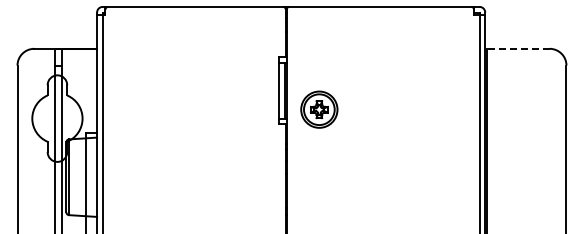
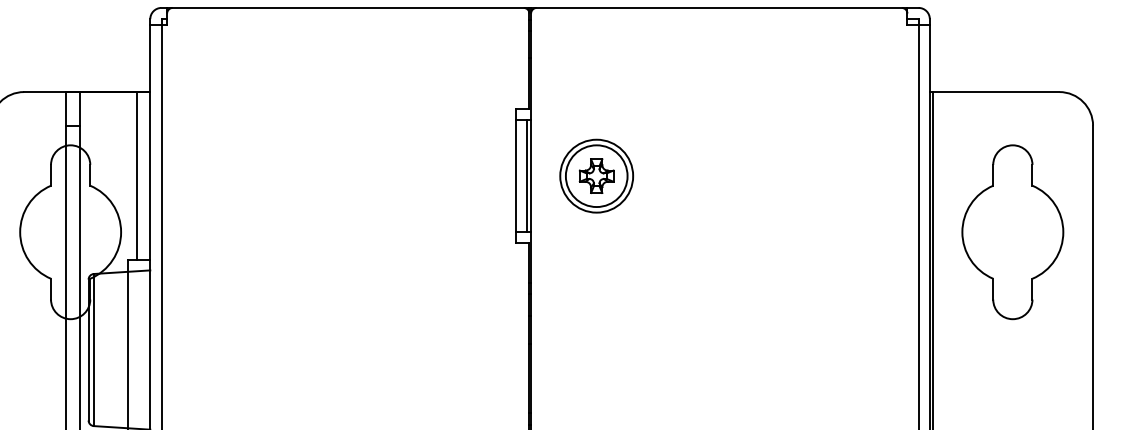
line: (516, 48) -> (992, 91), dashed -> solid
line: (90, 90) -> (137, 175), added
part: (319, 109) -> (596, 175), moved
part: (526, 118) -> (1012, 231), added

